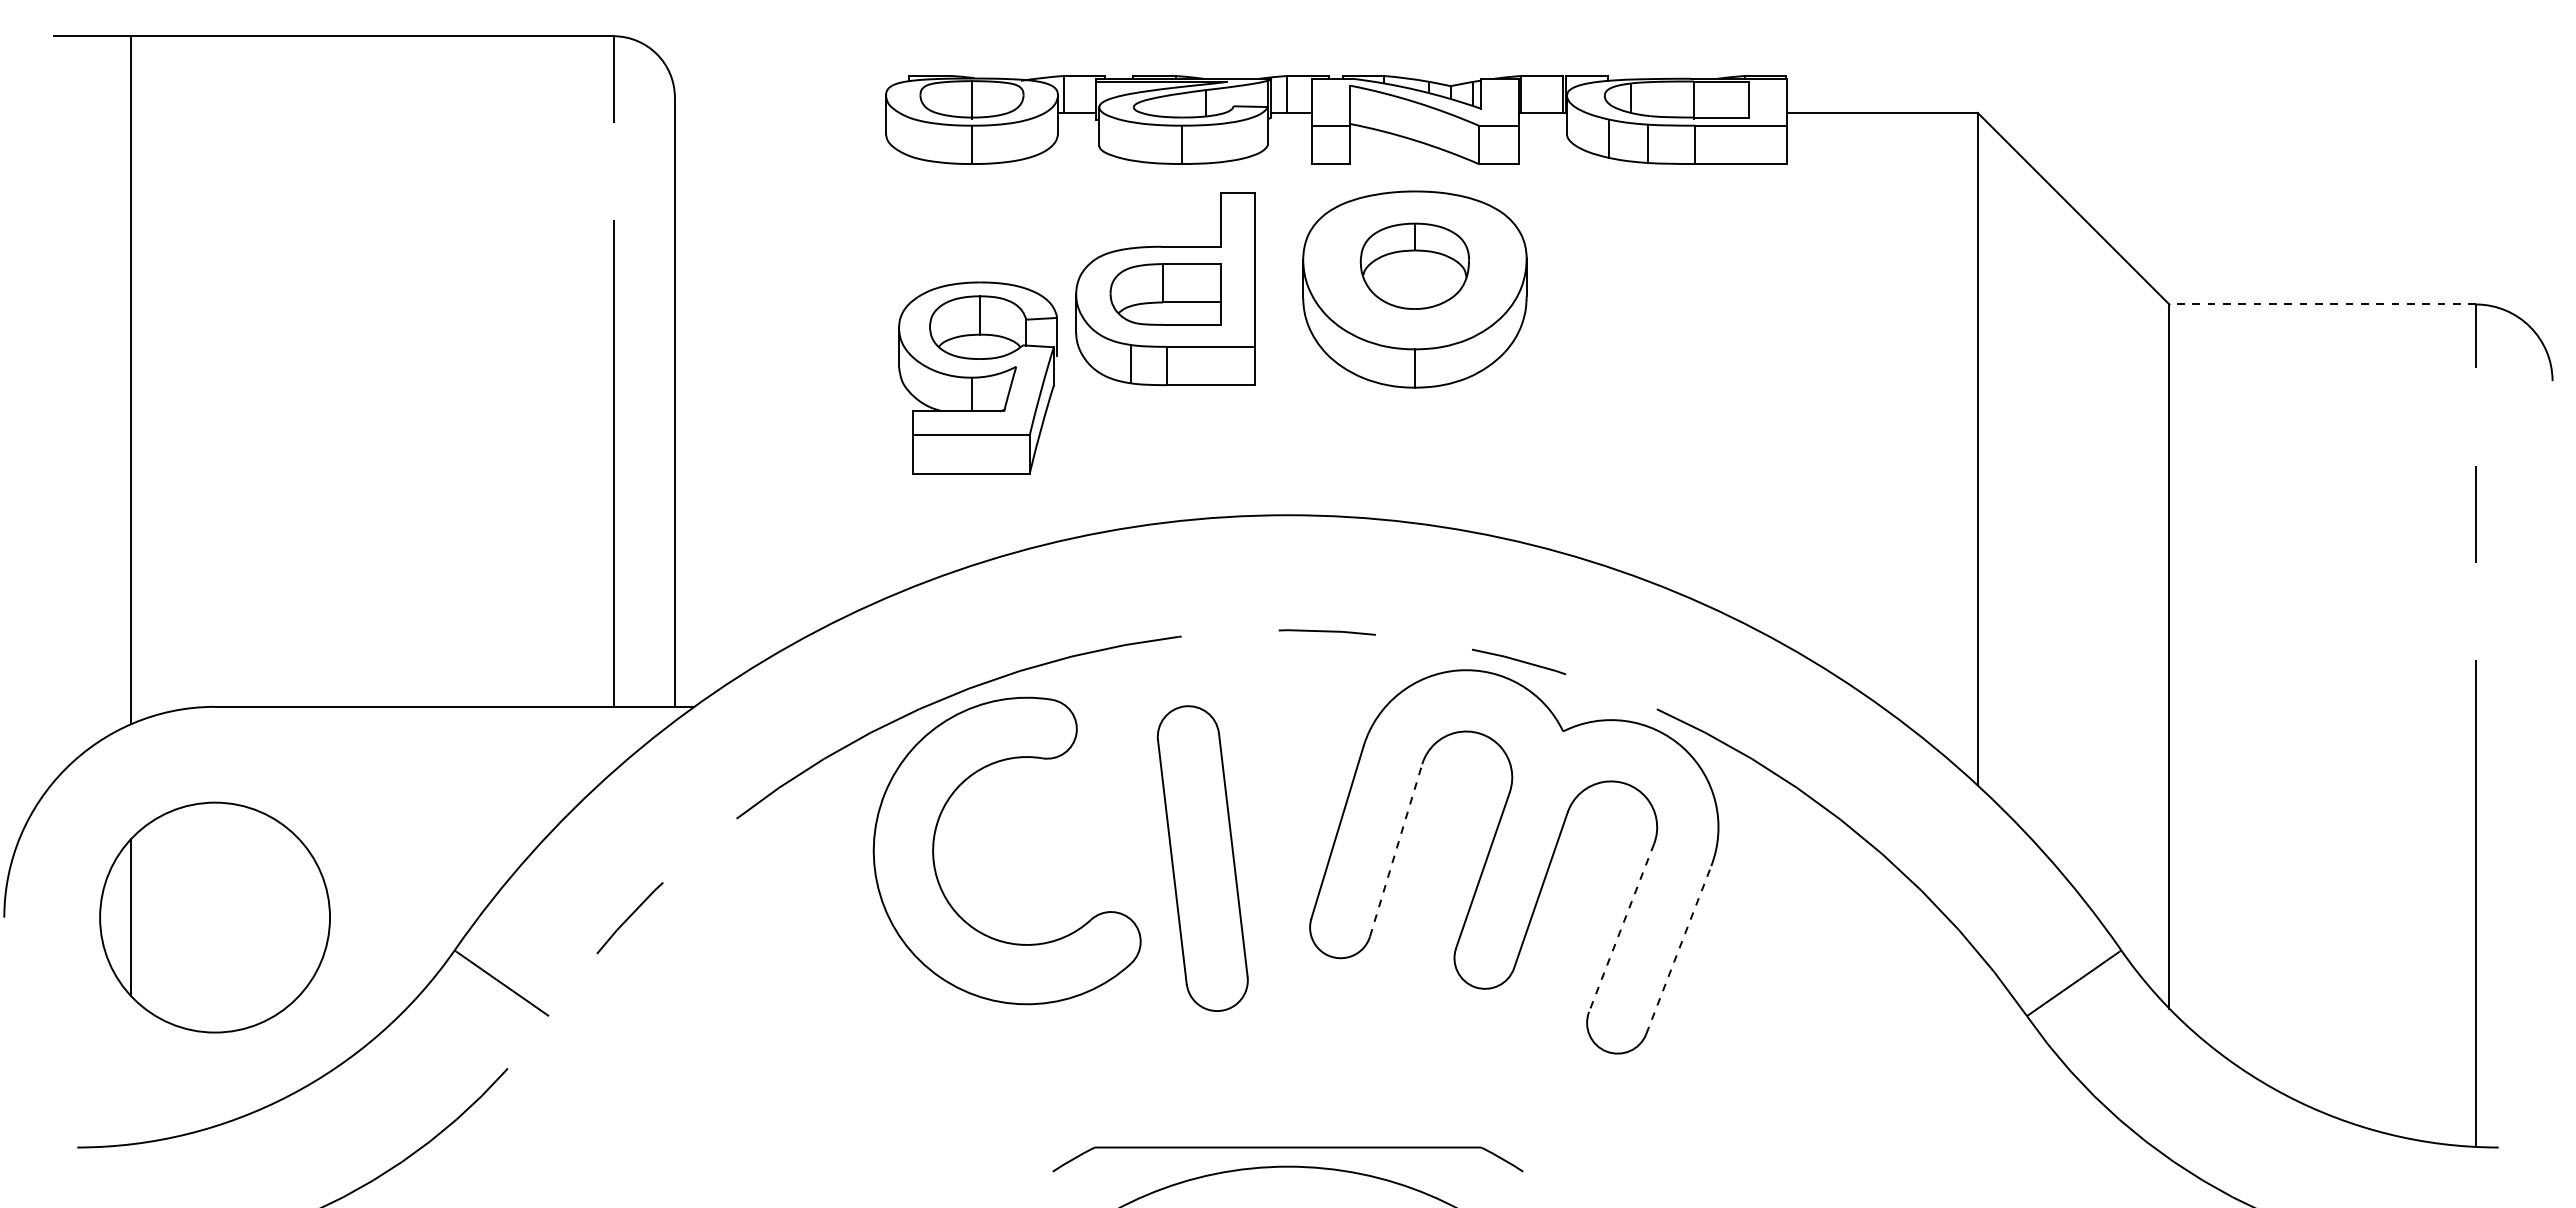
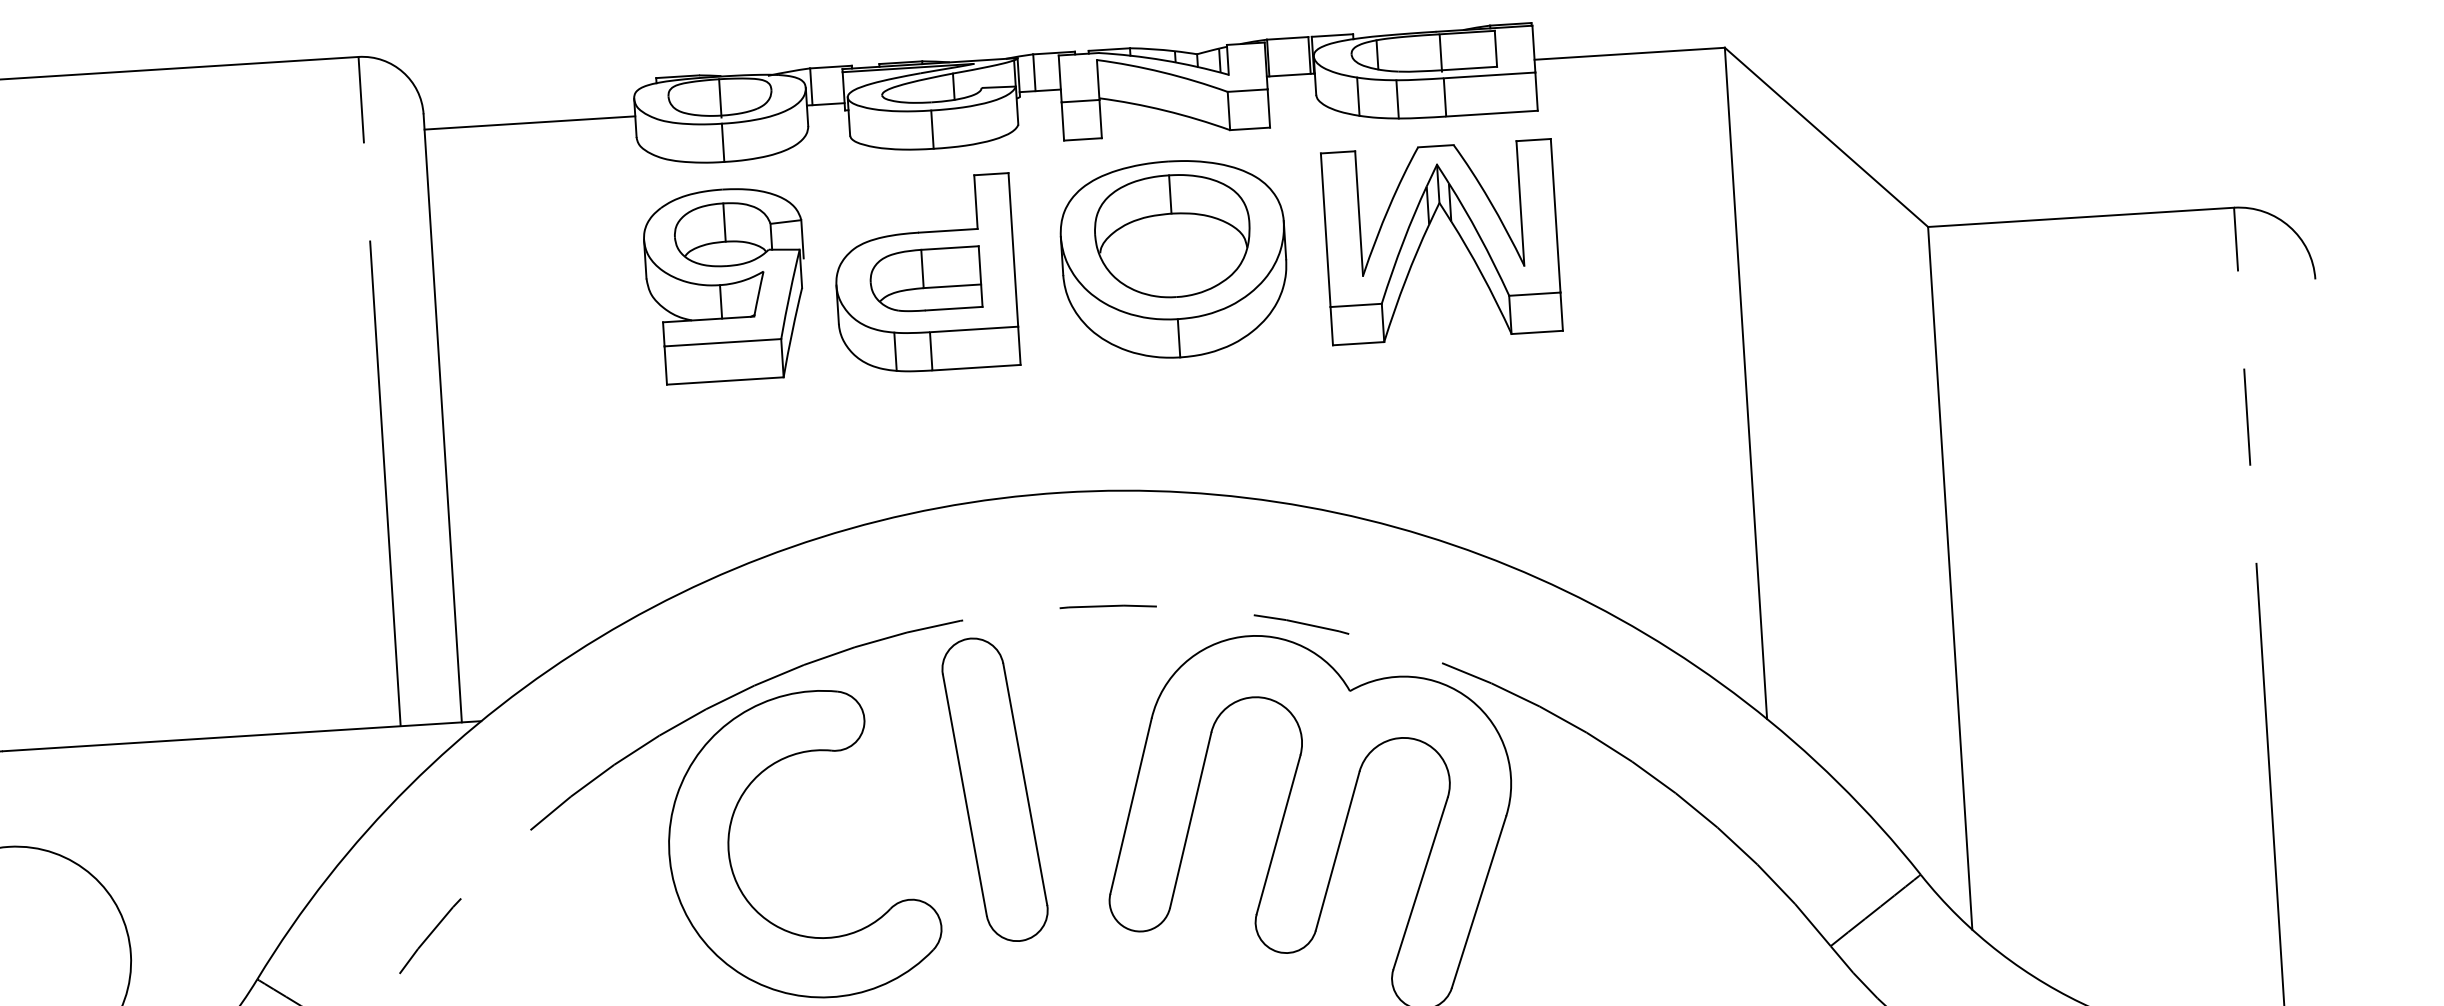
line: (780, 112) -> (529, 122), added
part: (1414, 266) -> (1172, 236), size x1.43
part: (1667, 280) -> (1425, 234), added
line: (2322, 304) -> (2080, 217), dashed -> solid
part: (977, 377) -> (725, 284), moved
line: (1396, 849) -> (1190, 819), dashed -> solid
part: (1202, 858) -> (994, 789), moved
line: (1621, 928) -> (1420, 884), dashed -> solid
line: (1678, 949) -> (1478, 901), dashed -> solid

